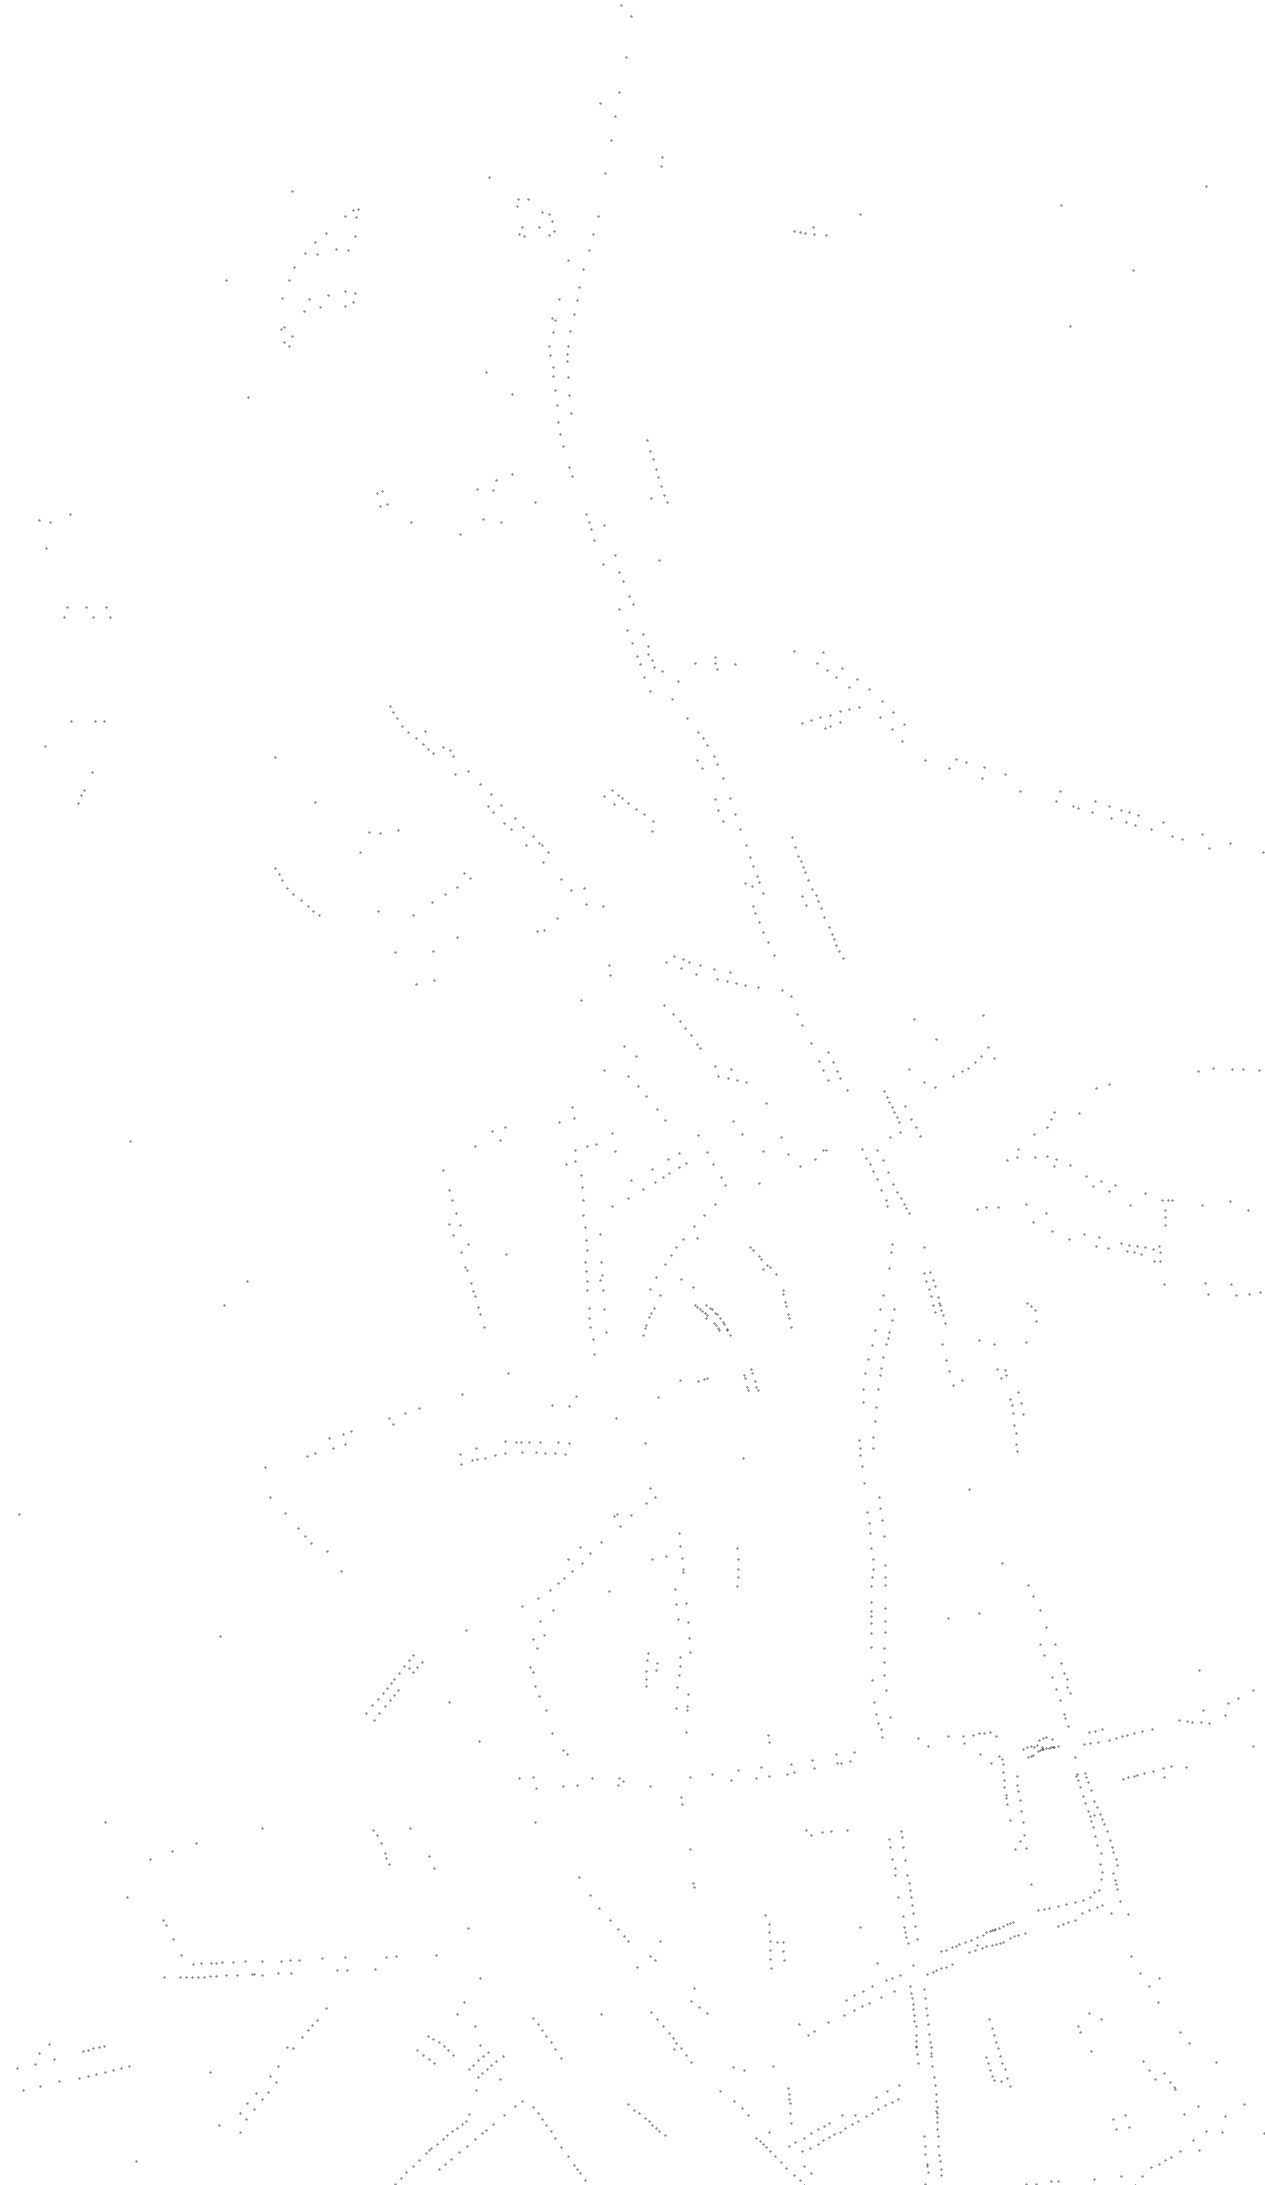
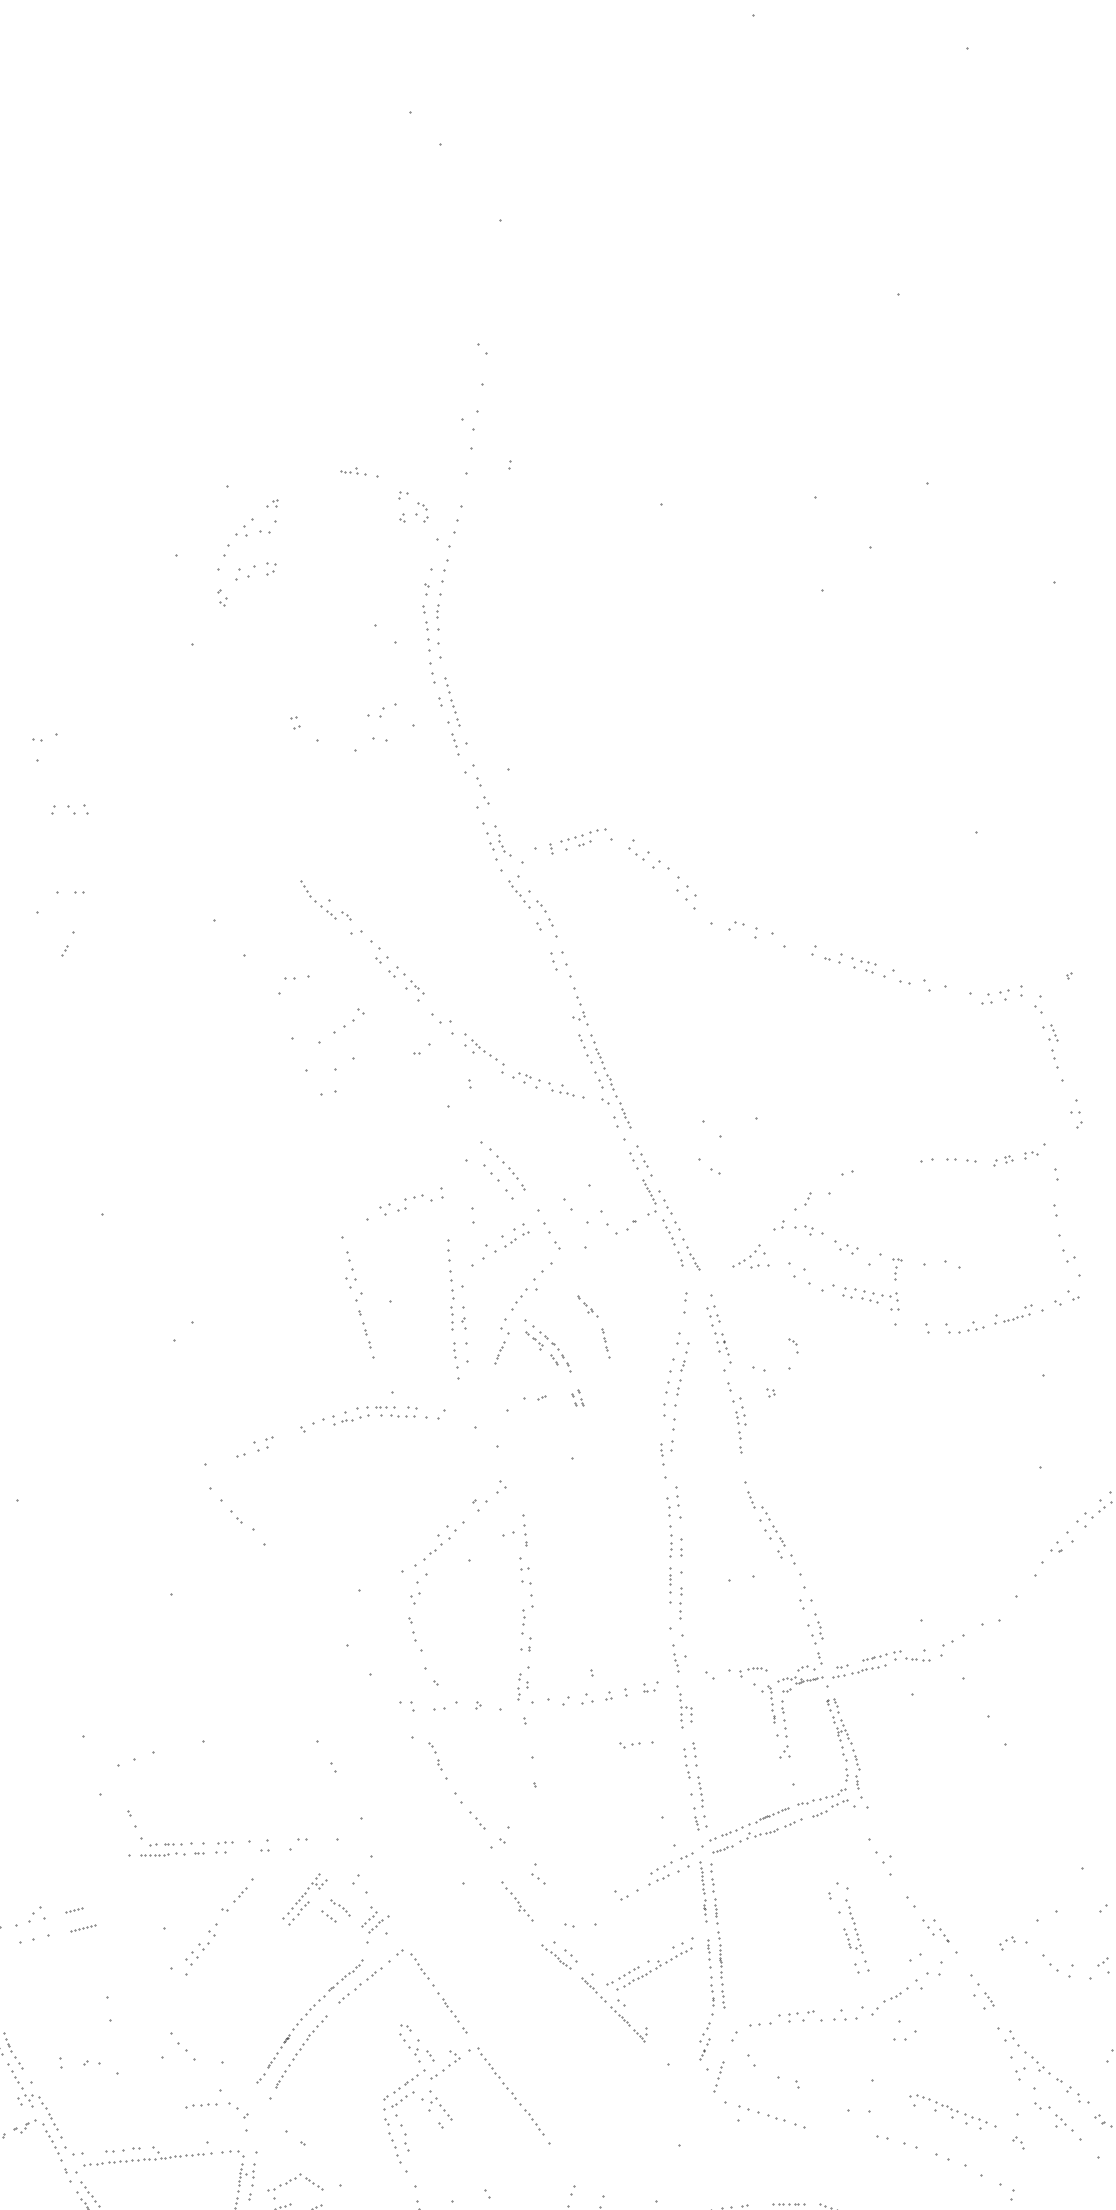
part: (810, 231) -> (353, 471), moved
part: (657, 471) -> (452, 701), moved
part: (831, 718) -> (583, 837), moved
part: (674, 723) -> (519, 894), added
part: (628, 810) -> (484, 1056), moved
part: (297, 891) -> (230, 1023), removed
part: (816, 898) -> (610, 1081), moved
part: (682, 1027) -> (510, 1172), moved
part: (973, 1061) -> (748, 1255), moved
part: (730, 1074) -> (562, 1163), removed
part: (902, 1114) -> (657, 1197), moved
part: (581, 1154) -> (410, 1202), moved
part: (1140, 1251) -> (876, 1299), size x1.43
part: (934, 1297) -> (718, 1334), size x1.43
part: (712, 1319) -> (548, 1351), size x1.67
part: (1016, 1421) -> (740, 1429), moved
part: (514, 1452) -> (374, 1415), moved
part: (996, 1545) -> (766, 1524), added
part: (737, 1567) -> (567, 1541), removed
part: (884, 1648) -> (680, 1603), size x0.71
part: (651, 1669) -> (522, 1686), moved
part: (394, 1687) -> (304, 1899), moved
part: (1041, 1746) -> (800, 1678), size x1.67
part: (1146, 1772) -> (881, 1655), moved
part: (382, 1848) -> (435, 1756), moved
part: (982, 1937) -> (755, 1824), size x1.43
part: (775, 1940) -> (684, 1706), moved
part: (548, 2037) -> (422, 1901), removed
part: (998, 2053) -> (853, 1926), moved
part: (105, 2072) -> (83, 1928), size x0.62
part: (1158, 2075) -> (935, 1930), moved
part: (790, 2105) -> (709, 1953), moved
part: (647, 2119) -> (556, 1956), moved

